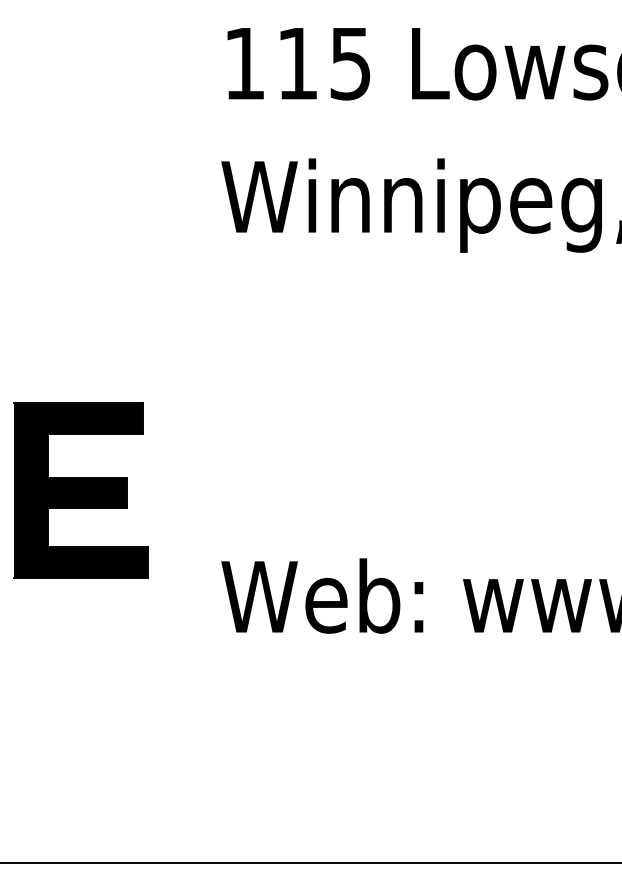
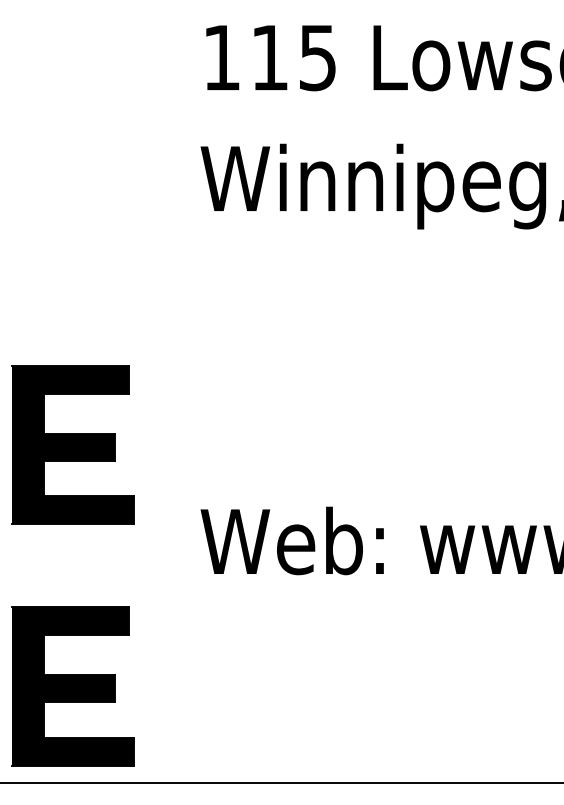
part: (80, 756) -> (72, 686), added

